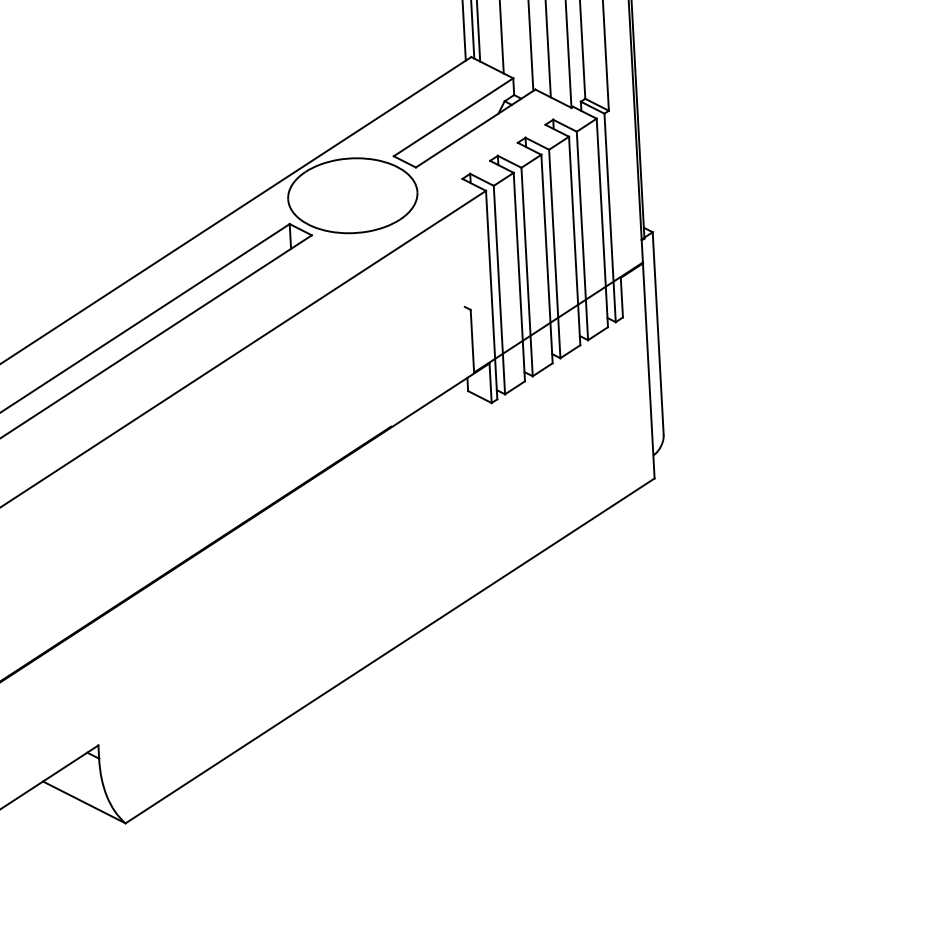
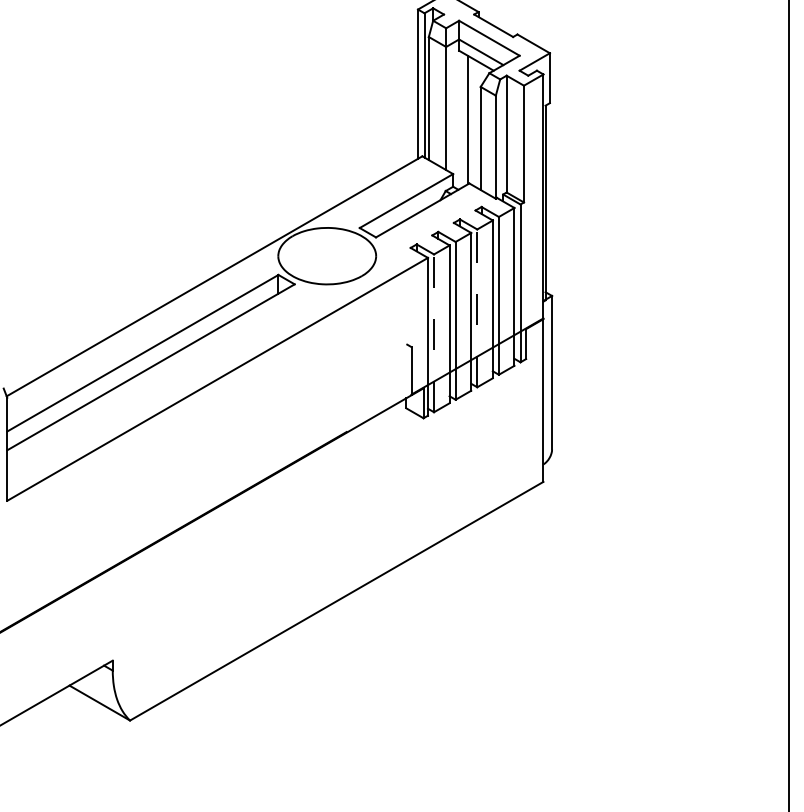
line: (555, 254) -> (477, 308), solid -> dashed
line: (500, 290) -> (434, 333), solid -> dashed

